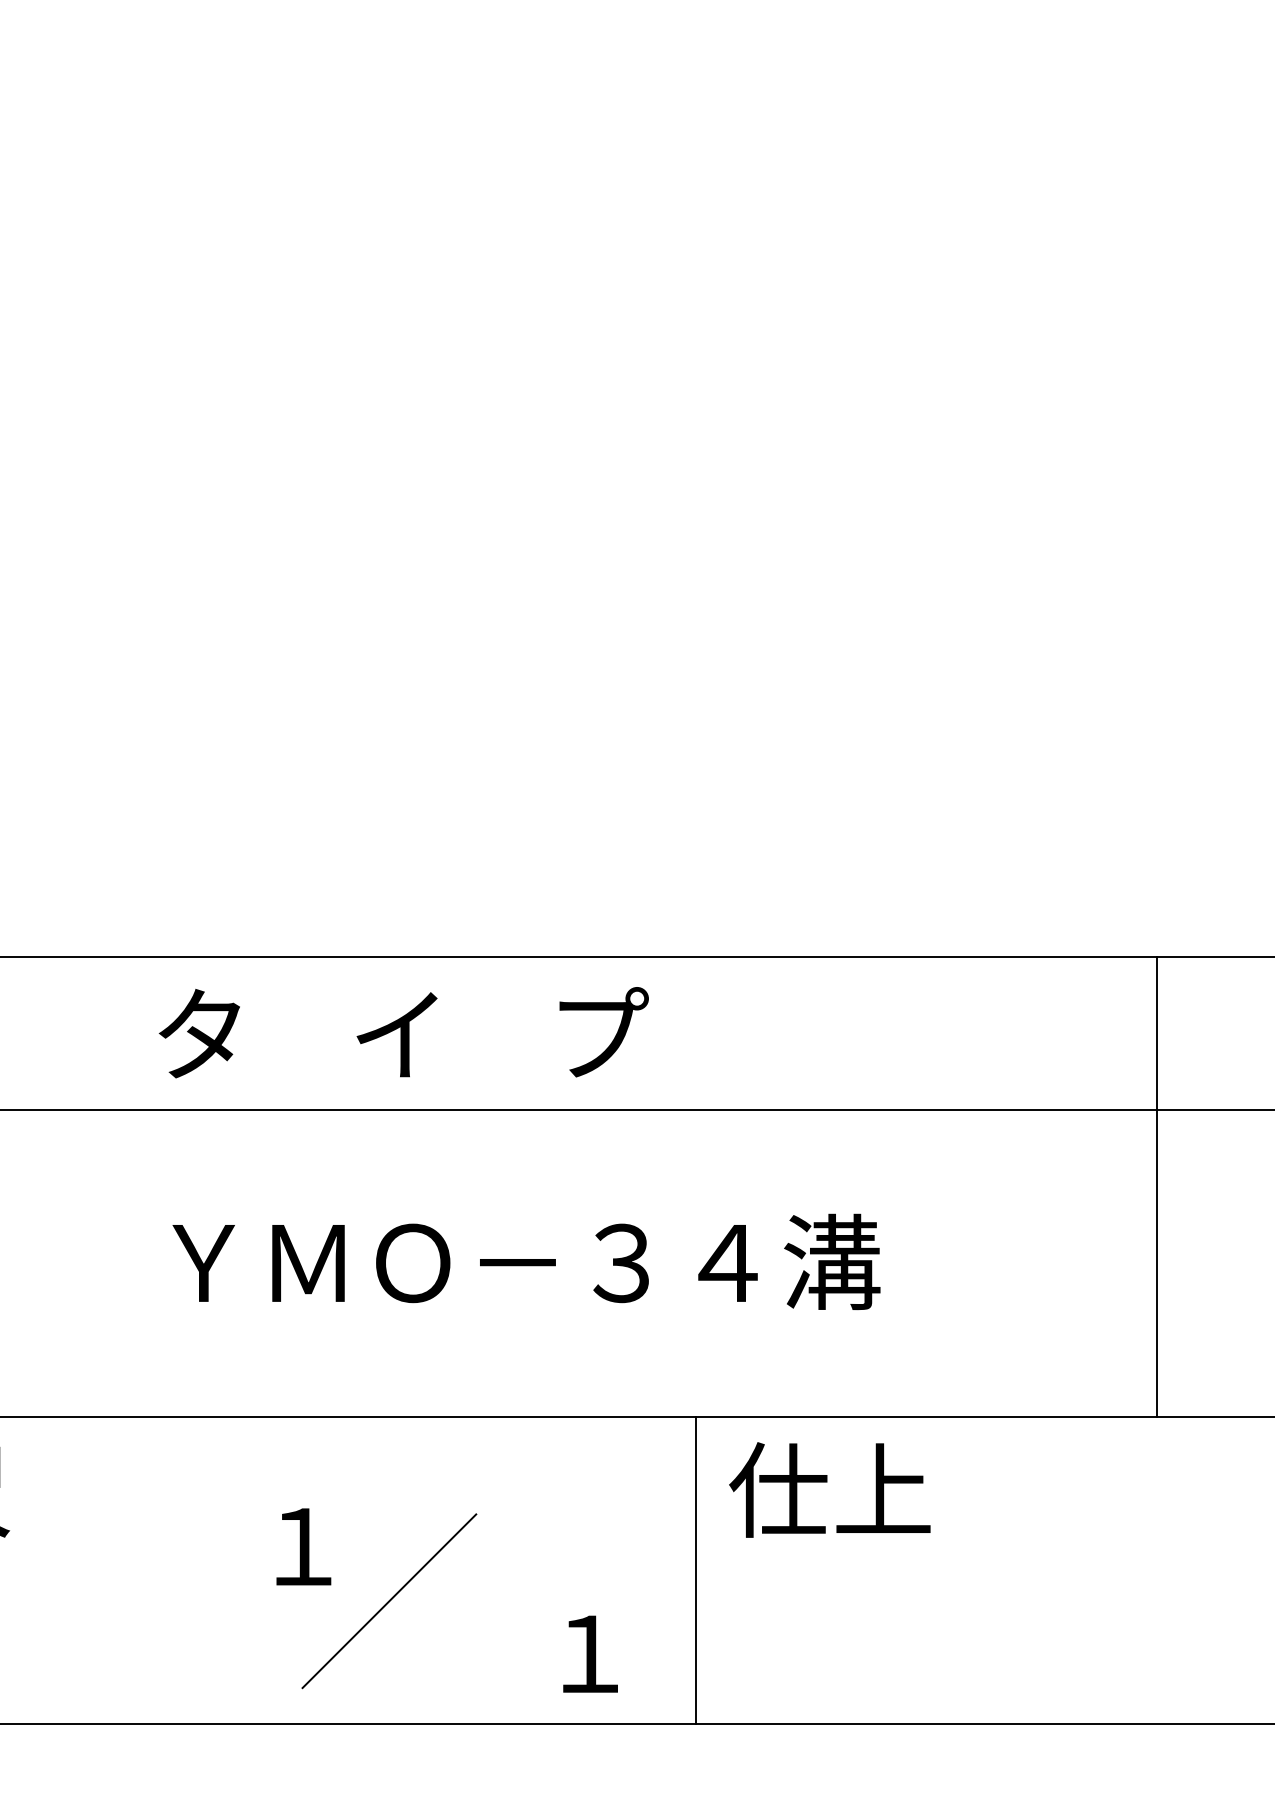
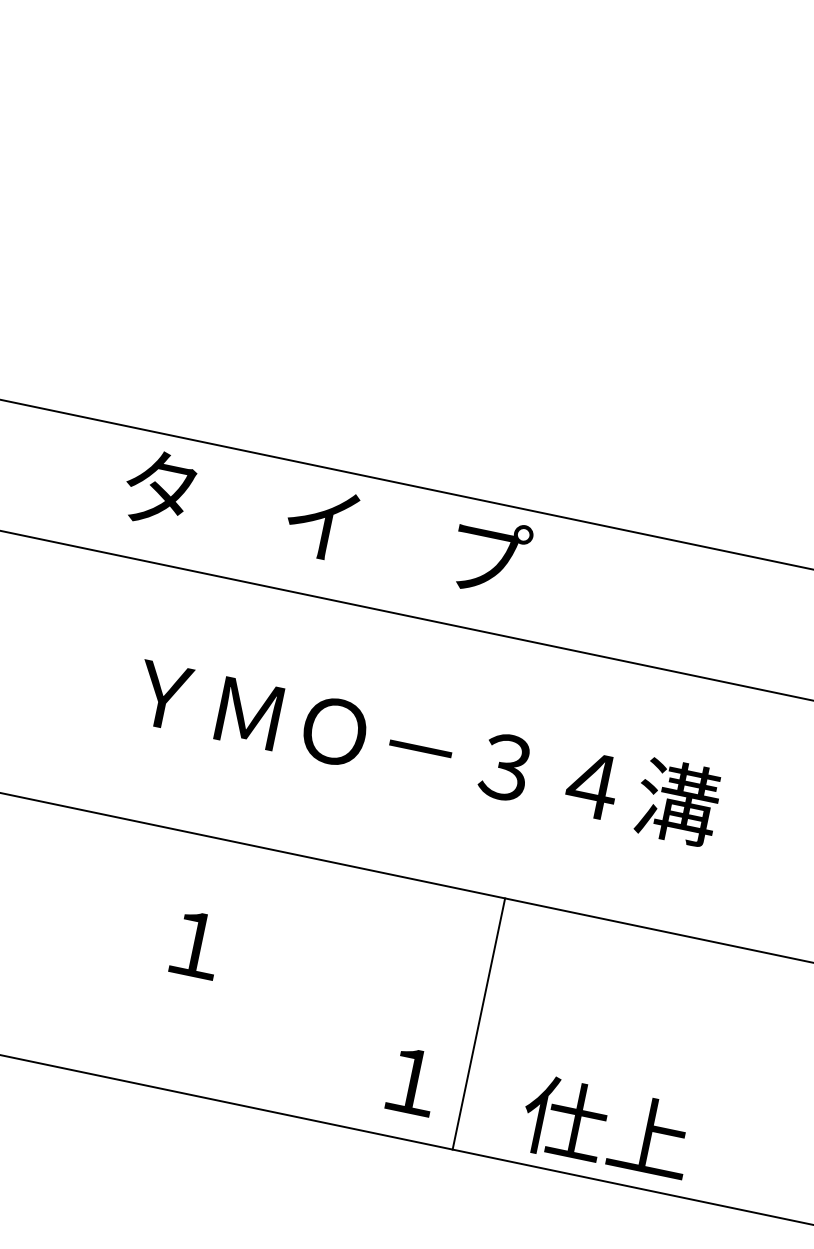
text: (403, 1032) -> (326, 522), moved
text: (829, 1489) -> (606, 1127), moved
line: (696, 1570) -> (478, 1023), moved
line: (389, 1601) -> (257, 1004), removed

